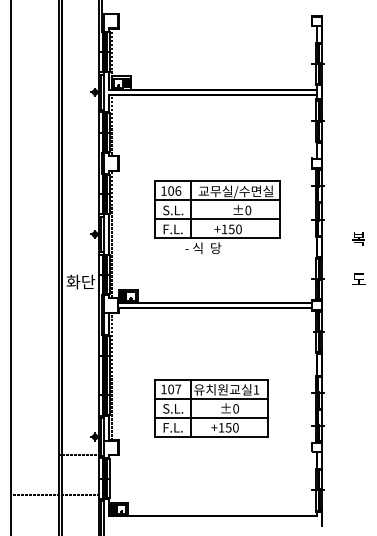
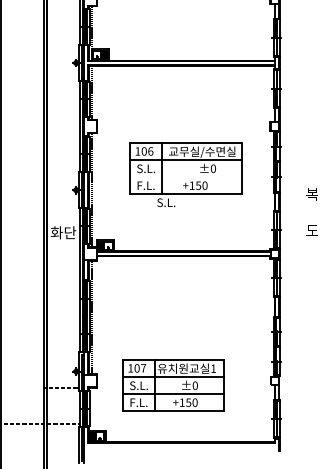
line: (217, 219) -> (185, 176), removed
text: (203, 248) -> (173, 202), - 식  당 -> S.L.
part: (211, 408) -> (173, 385), moved

